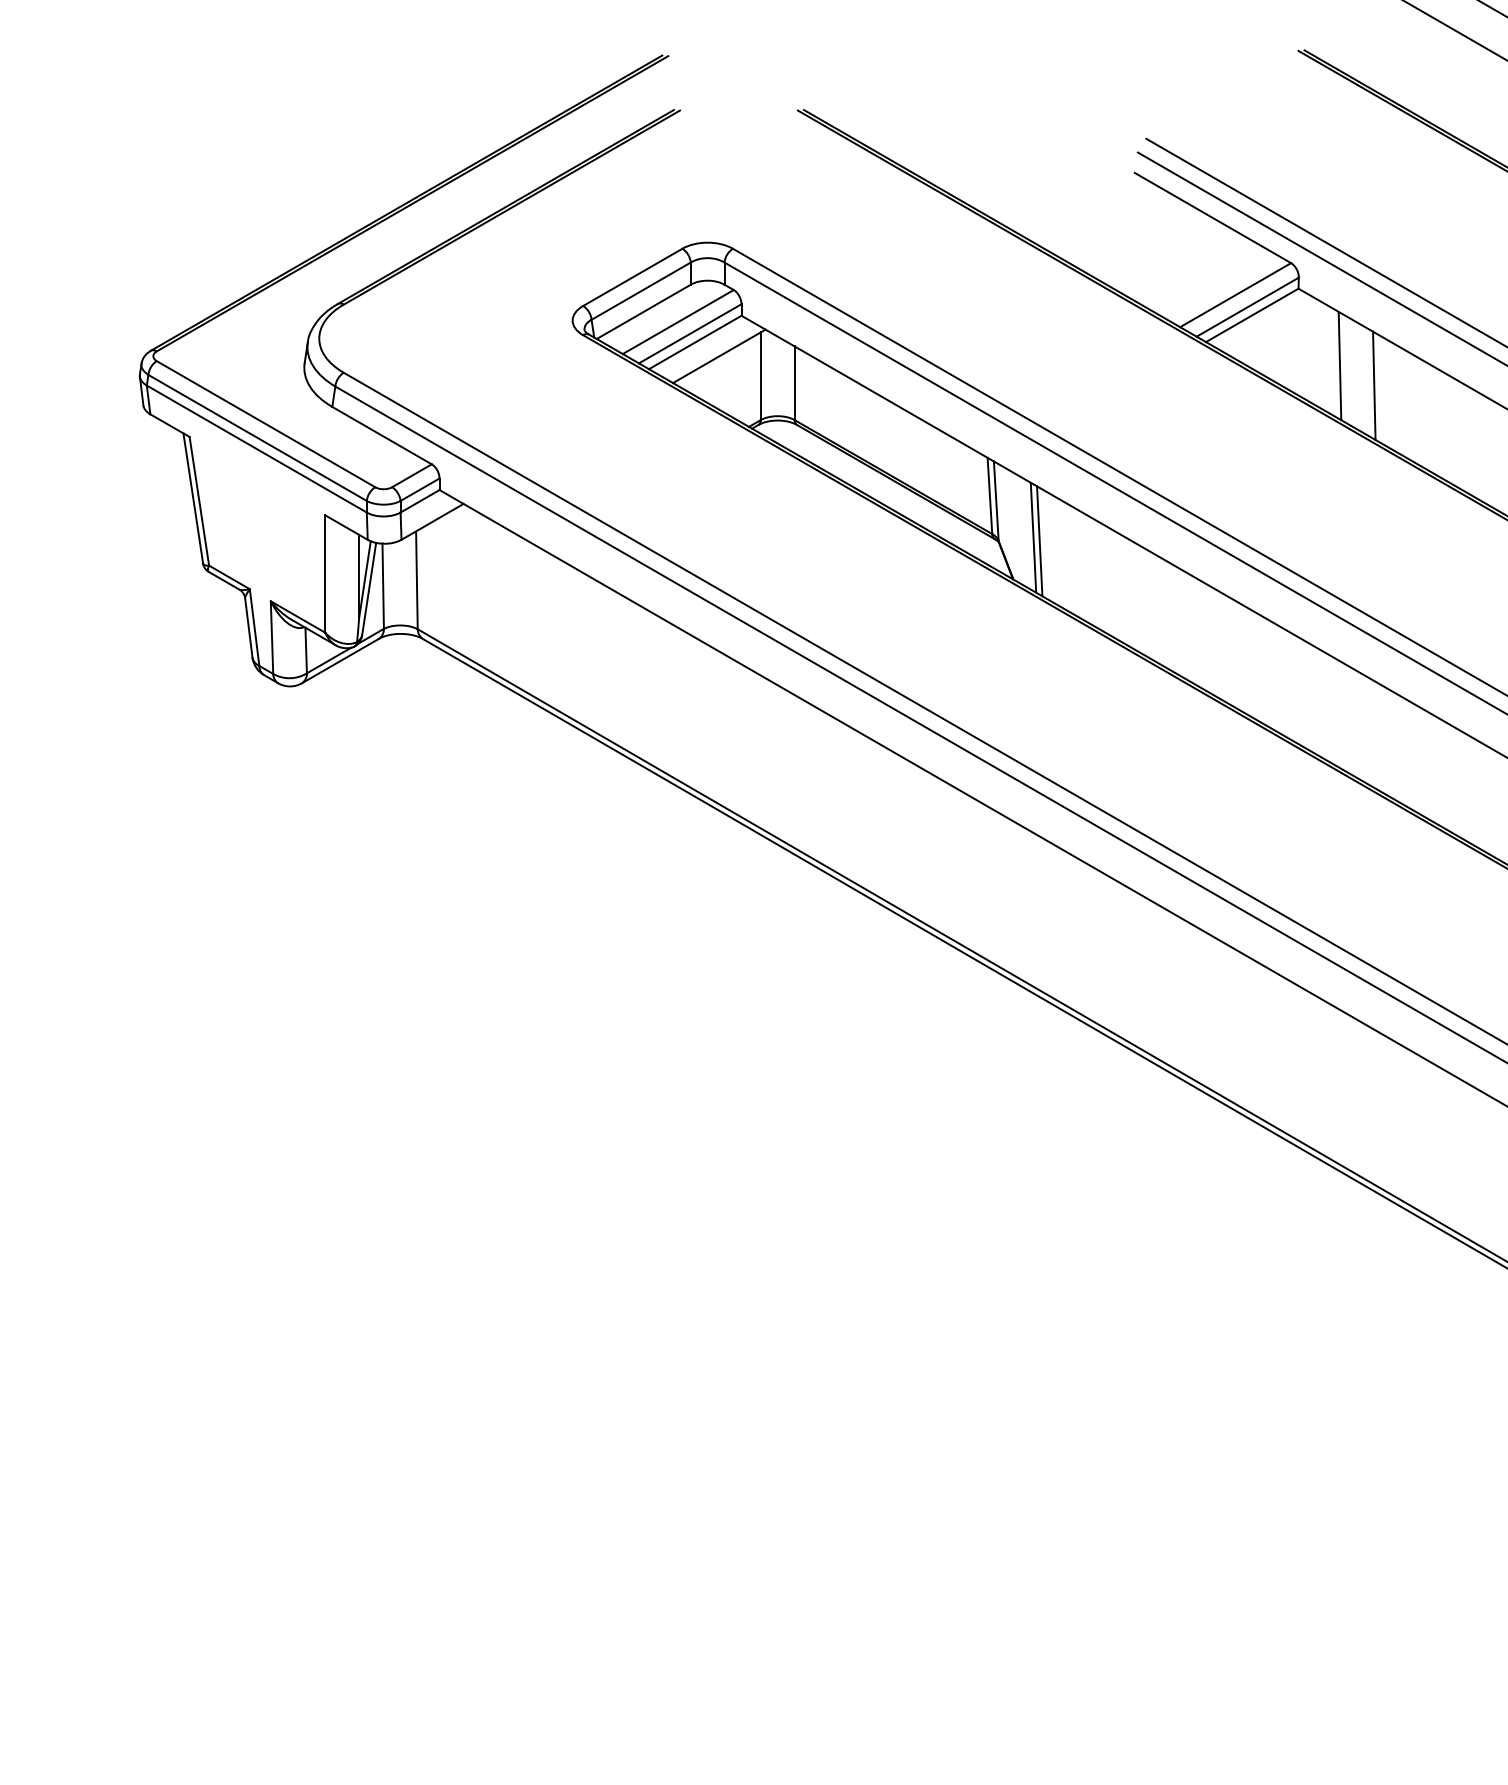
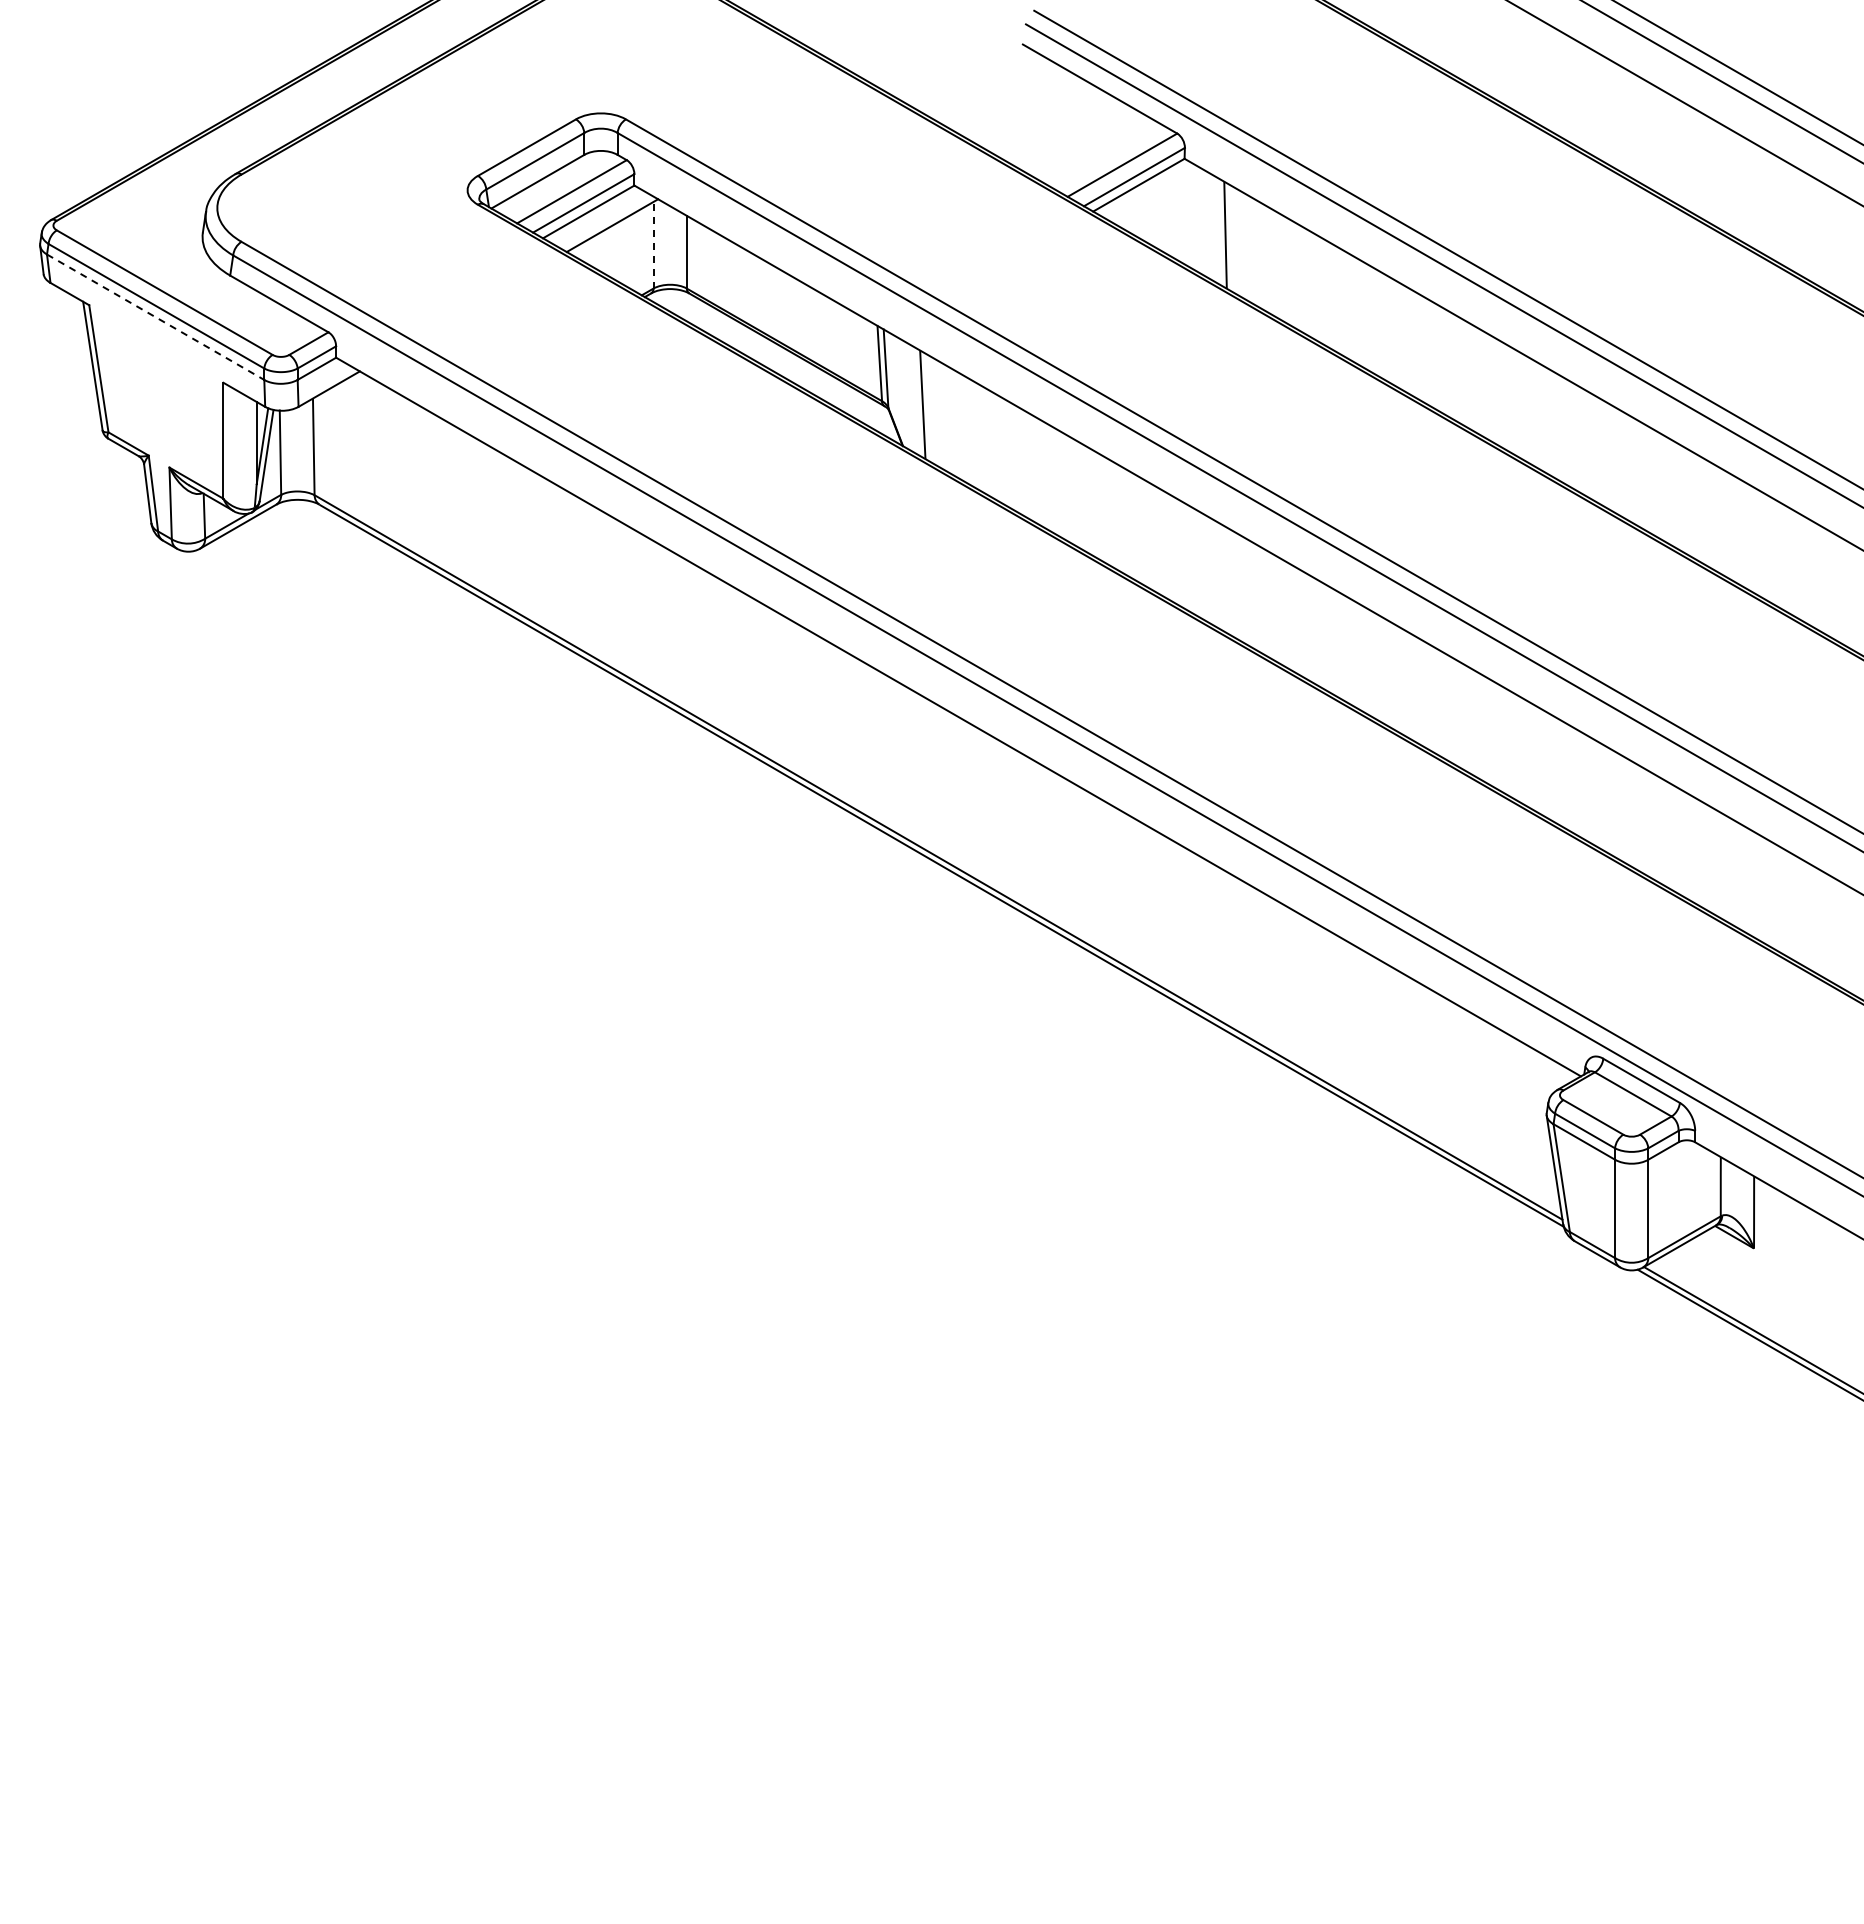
line: (760, 375) -> (653, 244), solid -> dashed
line: (1374, 385) -> (1259, 254), removed
line: (257, 449) -> (156, 317), solid -> dashed
line: (1039, 541) -> (928, 408), removed

